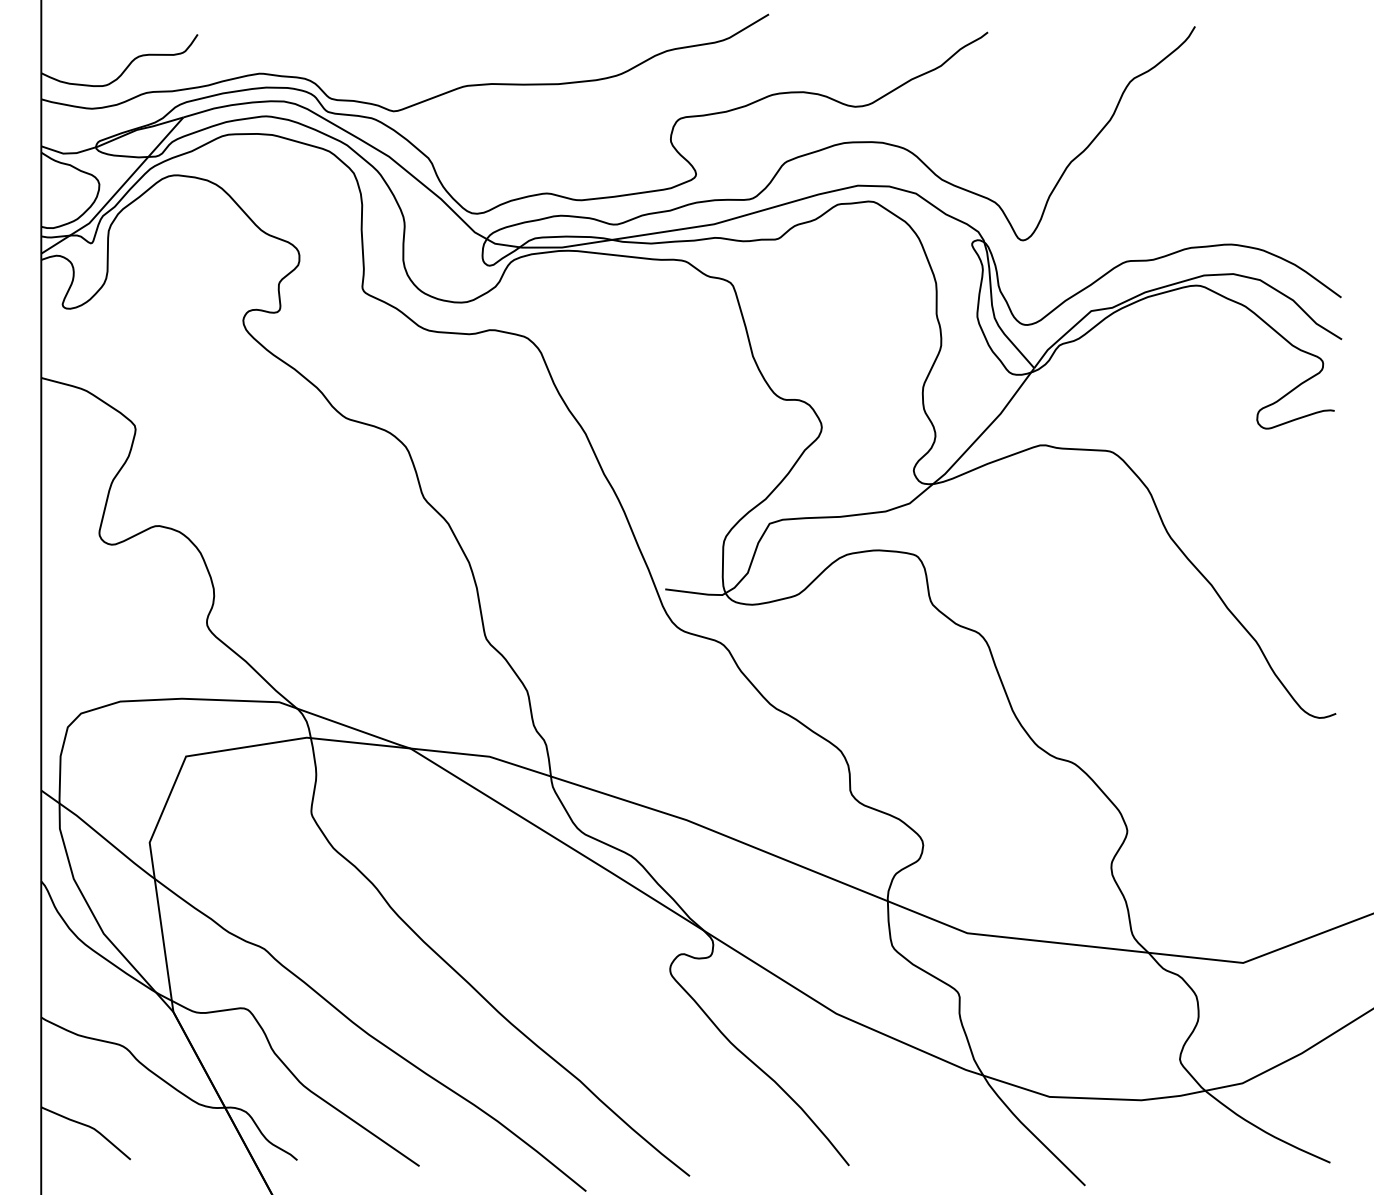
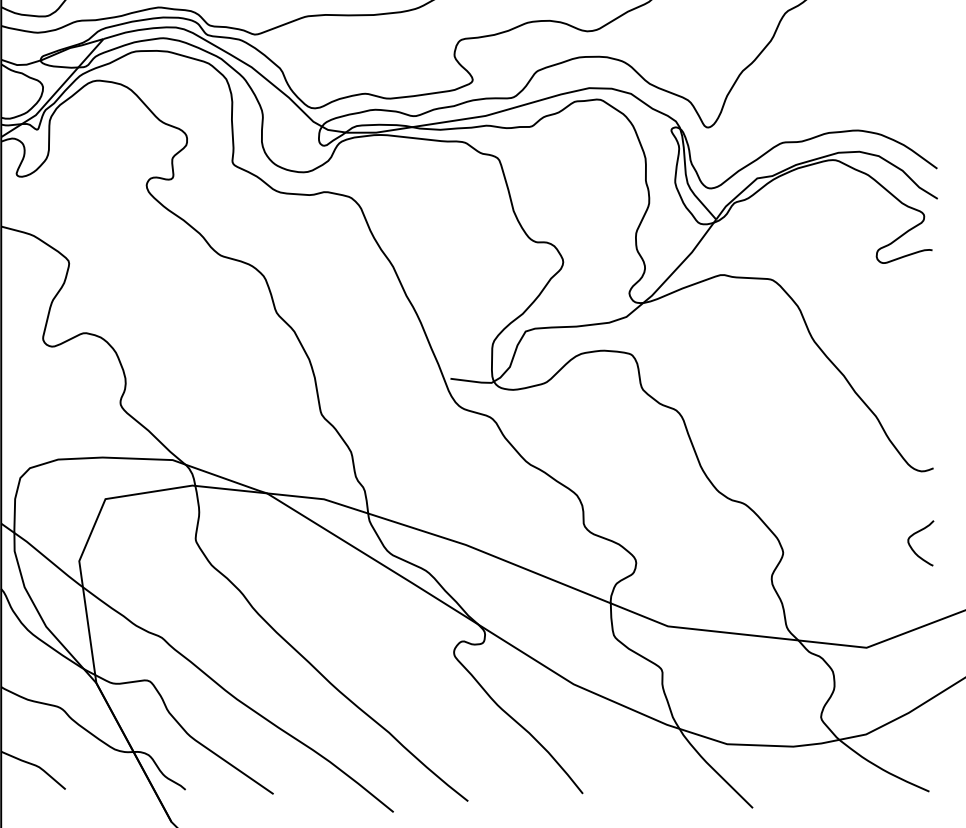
curve: (1307, 825) -> (912, 548), added

